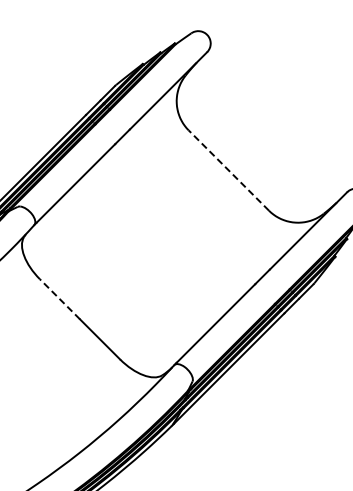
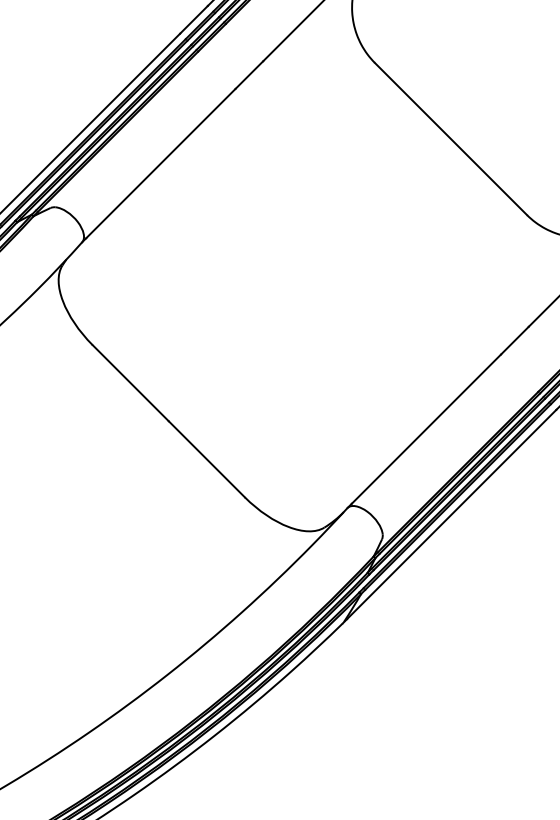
line: (228, 170) -> (450, 138), dashed -> solid
line: (59, 298) -> (129, 381), dashed -> solid

